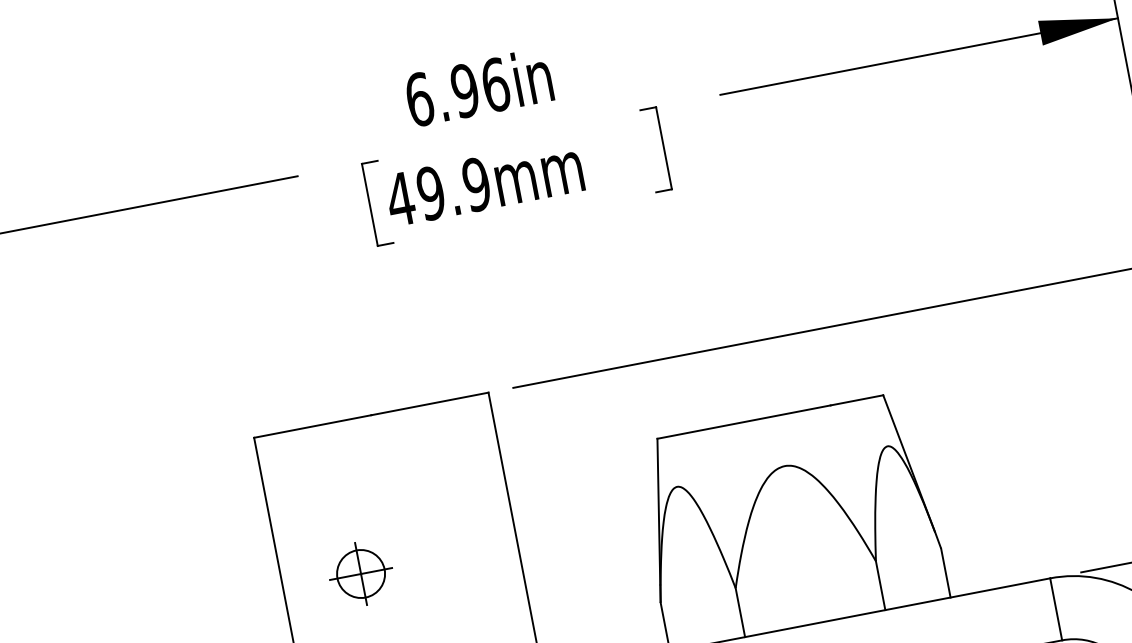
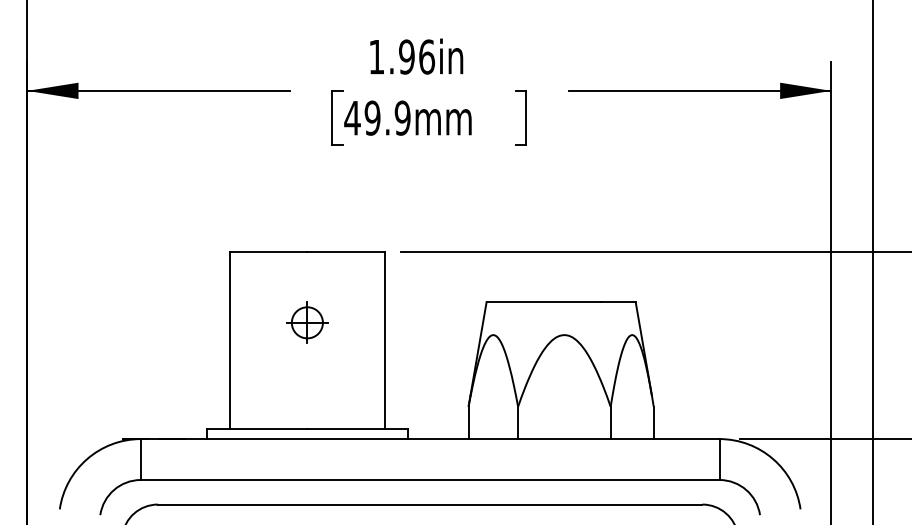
text: (418, 98) -> (376, 56), 6.96in -> 1.96in
part: (361, 573) -> (307, 322), moved

